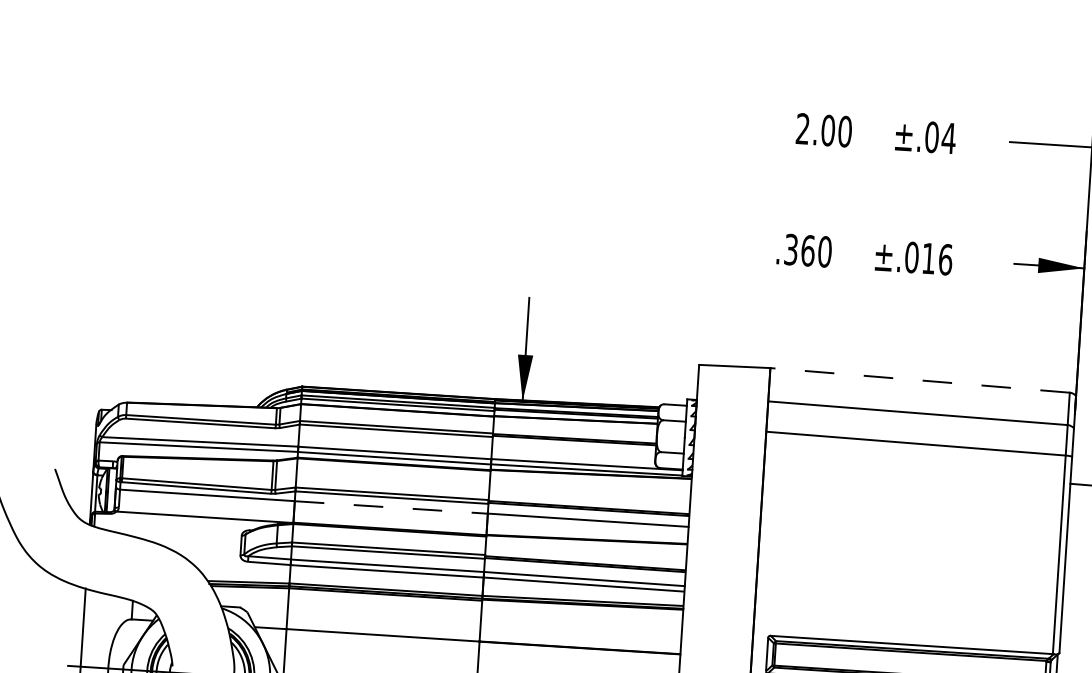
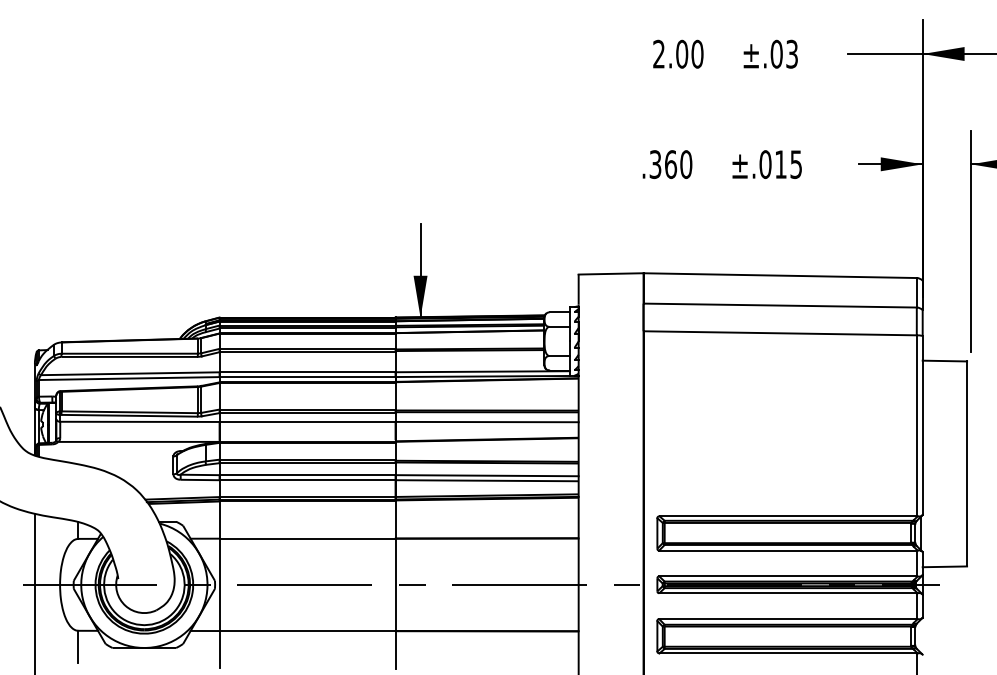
text: (948, 137) -> (791, 53), ±.04 -> ±.03
text: (945, 259) -> (796, 164), ±.016 -> ±.015
line: (920, 380) -> (780, 275), dashed -> solid
line: (391, 507) -> (307, 422), dashed -> solid

